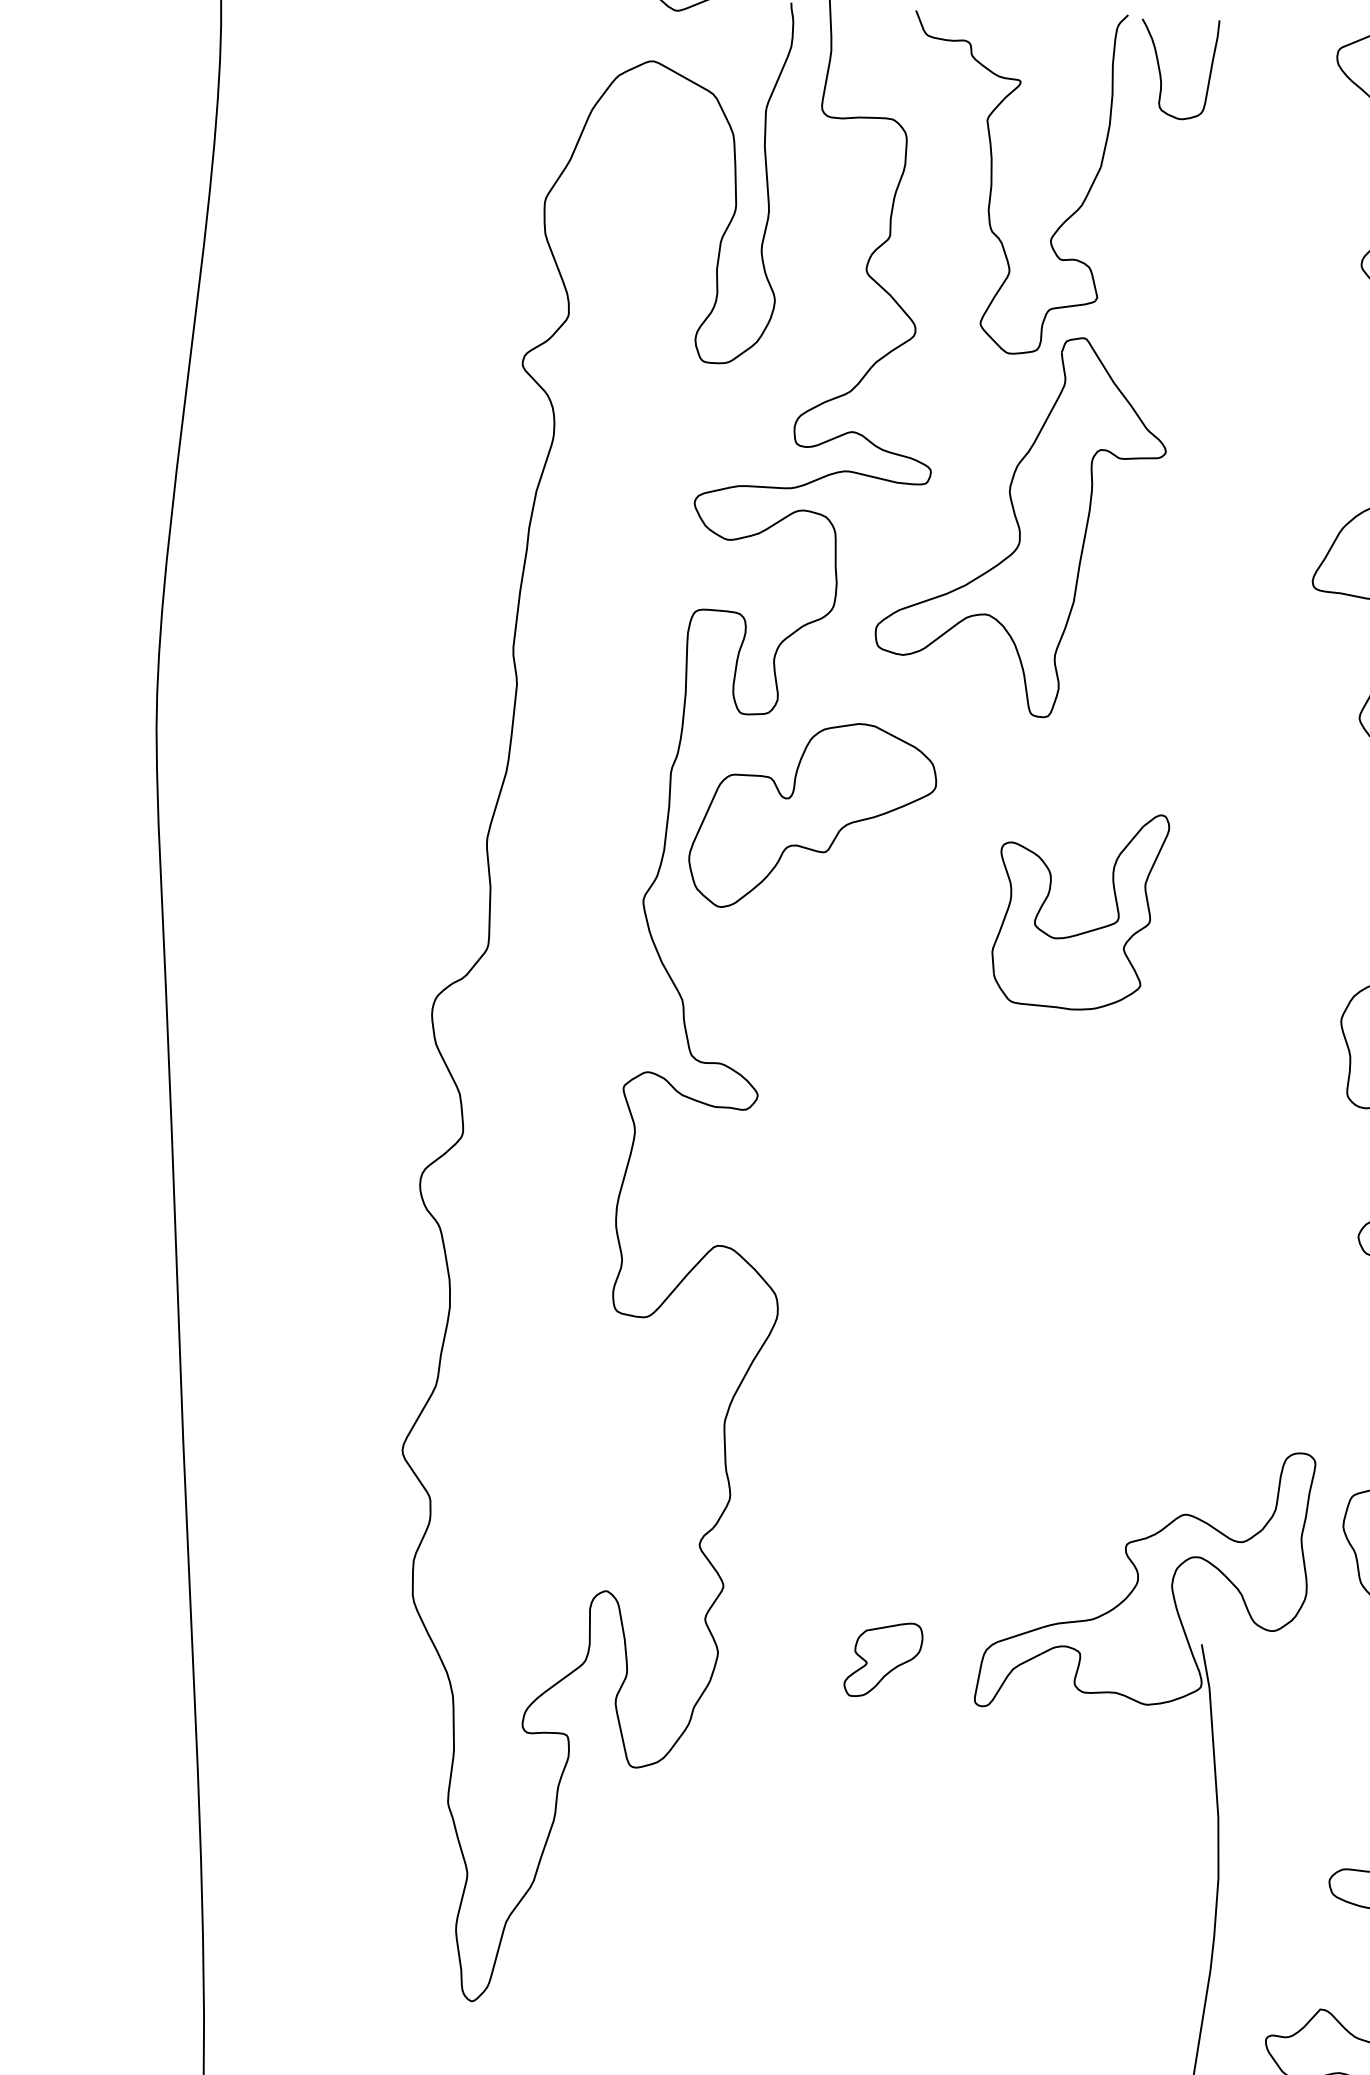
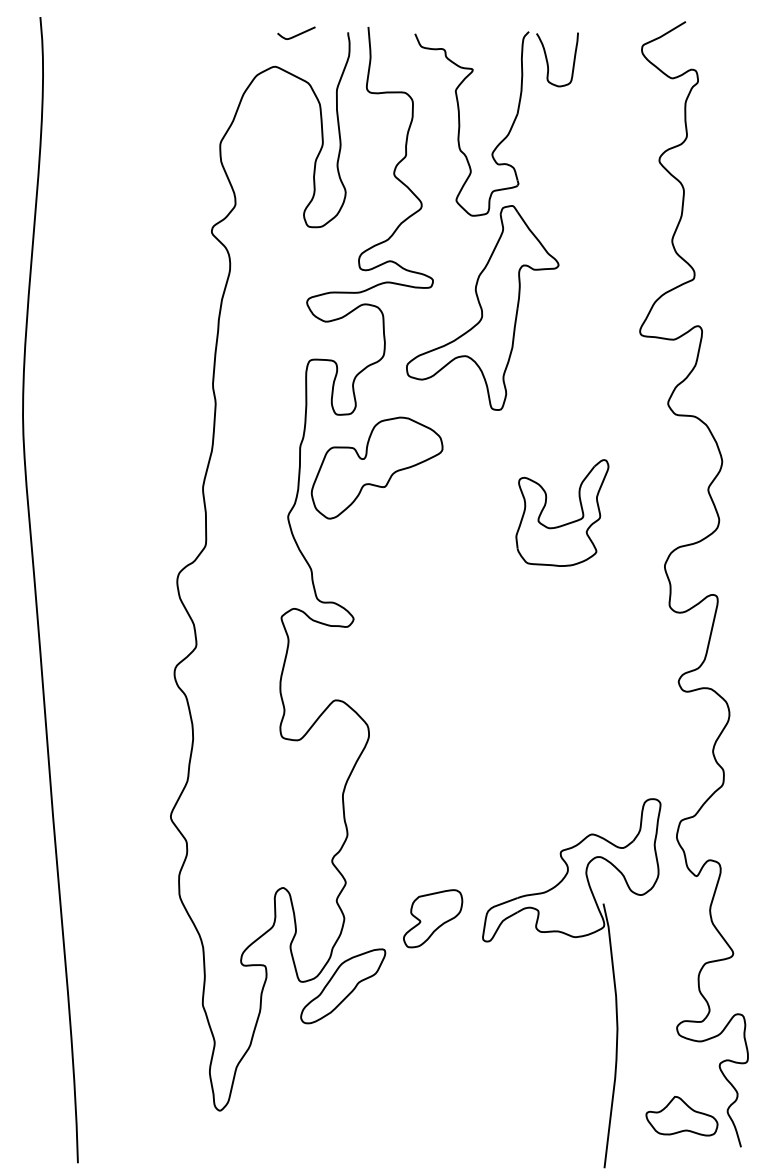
part: (1084, 930) -> (565, 523), moved
part: (884, 1659) -> (433, 918), size x1.43
part: (711, 1779) -> (343, 986), added

